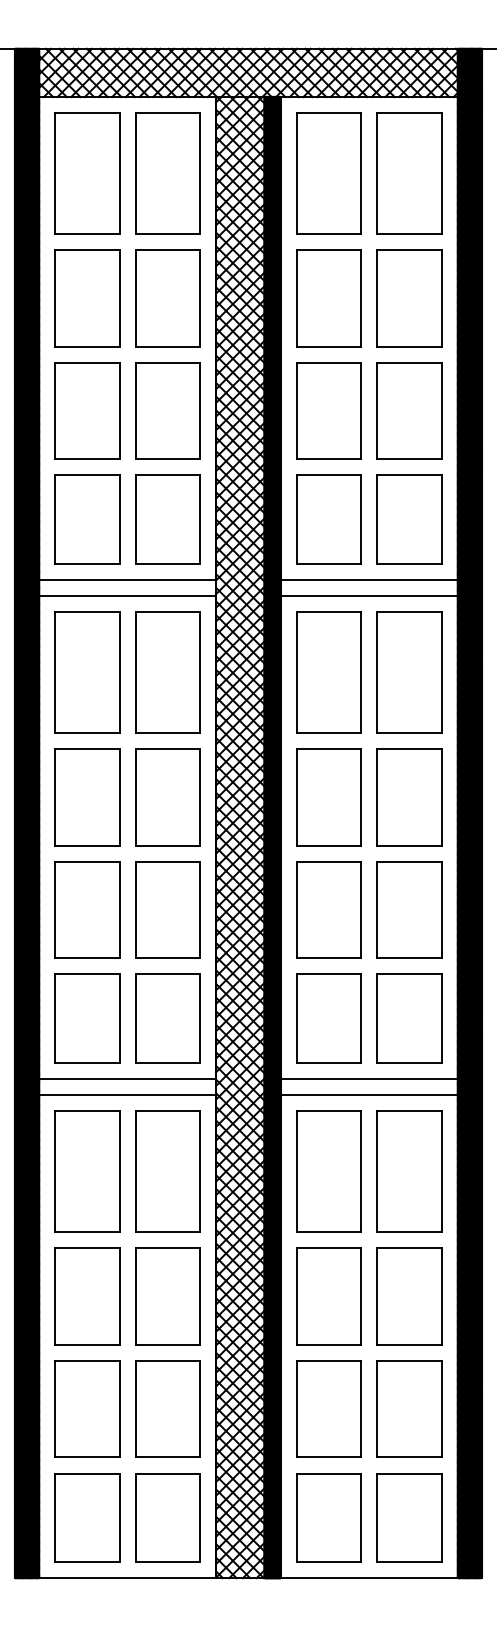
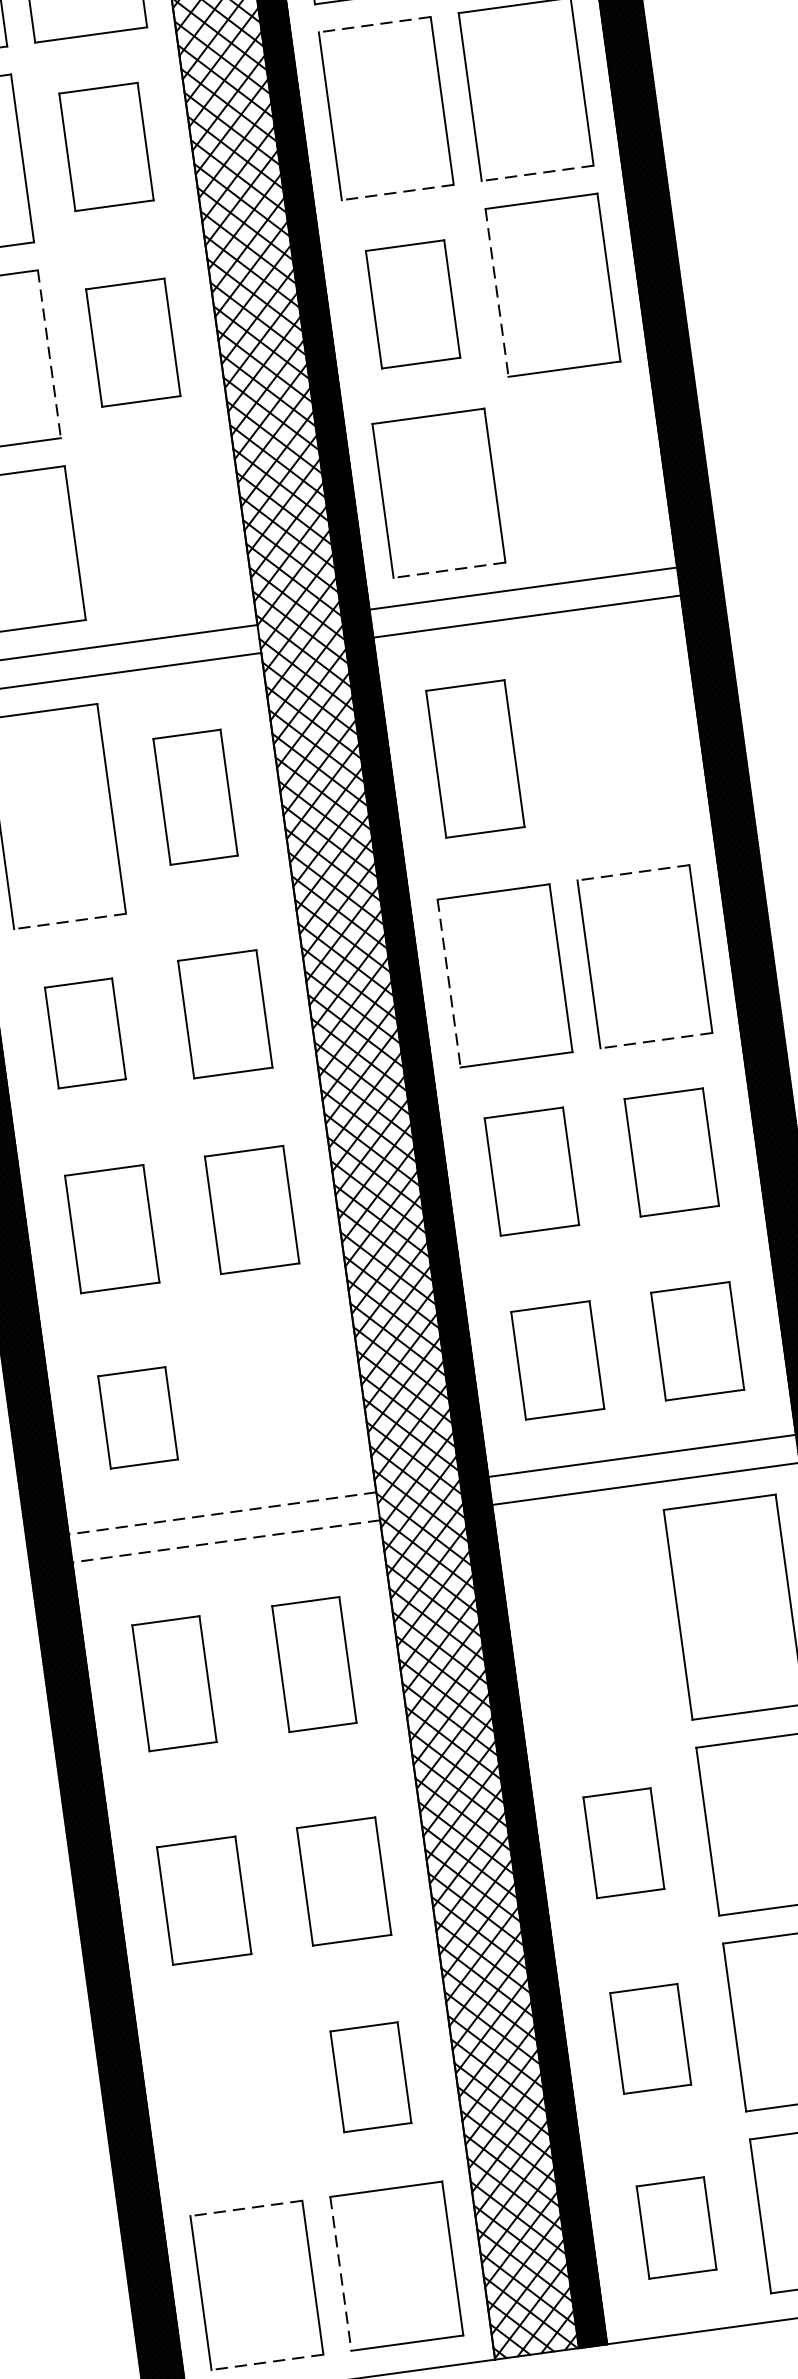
line: (328, 250) -> (374, 25), solid -> dashed
part: (167, 298) -> (105, 147), size x0.7
line: (328, 346) -> (396, 192), solid -> dashed
line: (408, 346) -> (535, 173), solid -> dashed
part: (167, 410) -> (132, 341), size x0.7
part: (328, 410) -> (412, 303), size x0.7
line: (119, 411) -> (49, 355), solid -> dashed
line: (377, 411) -> (497, 293), solid -> dashed
part: (167, 519) -> (158, 531), removed
part: (409, 519) -> (578, 473), removed
line: (328, 563) -> (448, 569), solid -> dashed
part: (167, 672) -> (194, 797), size x0.6
part: (328, 672) -> (474, 758), size x0.7
part: (409, 672) -> (615, 739), removed
line: (87, 733) -> (70, 922), solid -> dashed
line: (408, 749) -> (631, 873), solid -> dashed
part: (87, 797) -> (85, 1033), size x0.6
part: (167, 797) -> (224, 1014), size x0.7
line: (296, 797) -> (448, 983), solid -> dashed
line: (408, 845) -> (654, 1040), solid -> dashed
part: (87, 909) -> (112, 1228), size x0.7
part: (167, 909) -> (251, 1209), size x0.7
part: (328, 909) -> (530, 1170), size x0.7
part: (409, 909) -> (671, 1151), size x0.7
part: (87, 1018) -> (138, 1417), size x0.6
part: (167, 1018) -> (277, 1398), removed
part: (328, 1018) -> (556, 1360), size x0.7
part: (409, 1018) -> (697, 1340), size x0.7
line: (127, 1079) -> (222, 1514), solid -> dashed
line: (127, 1095) -> (225, 1541), solid -> dashed
part: (87, 1171) -> (174, 1683), size x0.6
part: (167, 1171) -> (313, 1664), size x0.6
part: (328, 1171) -> (593, 1626), removed
part: (87, 1296) -> (204, 1900), size x0.7
part: (167, 1296) -> (343, 1881), size x0.7
part: (328, 1296) -> (623, 1843), size x0.6
part: (87, 1408) -> (230, 2095), removed
part: (167, 1408) -> (369, 2076), size x0.6
part: (328, 1408) -> (649, 2038), size x0.6
line: (87, 1473) -> (246, 2208), solid -> dashed
part: (328, 1517) -> (675, 2227), size x0.6
line: (135, 1518) -> (340, 2275), solid -> dashed
line: (87, 1562) -> (267, 2363), solid -> dashed

